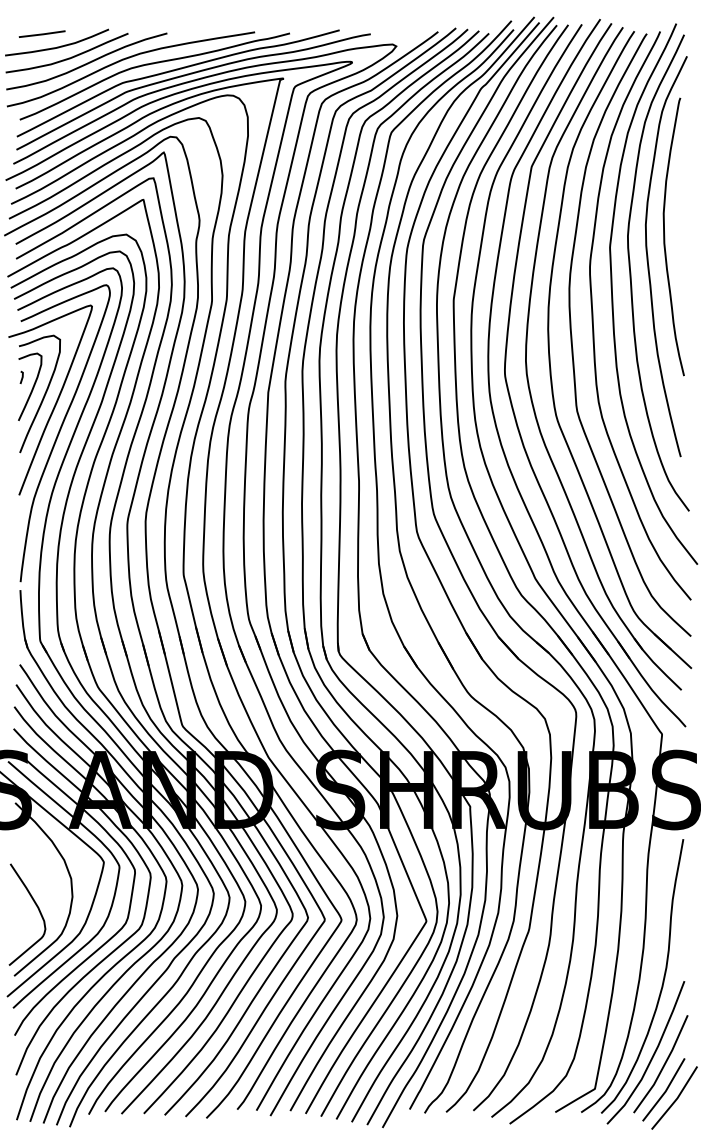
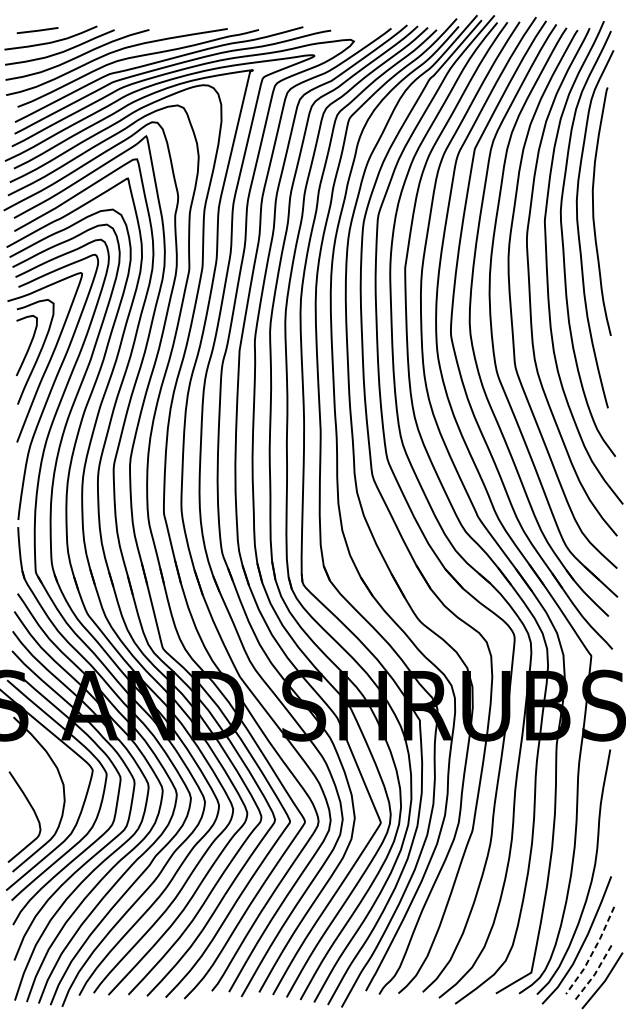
line: (21, 377) -> (19, 337), removed
line: (663, 1066) -> (592, 952), solid -> dashed
line: (665, 1091) -> (594, 974), solid -> dashed

